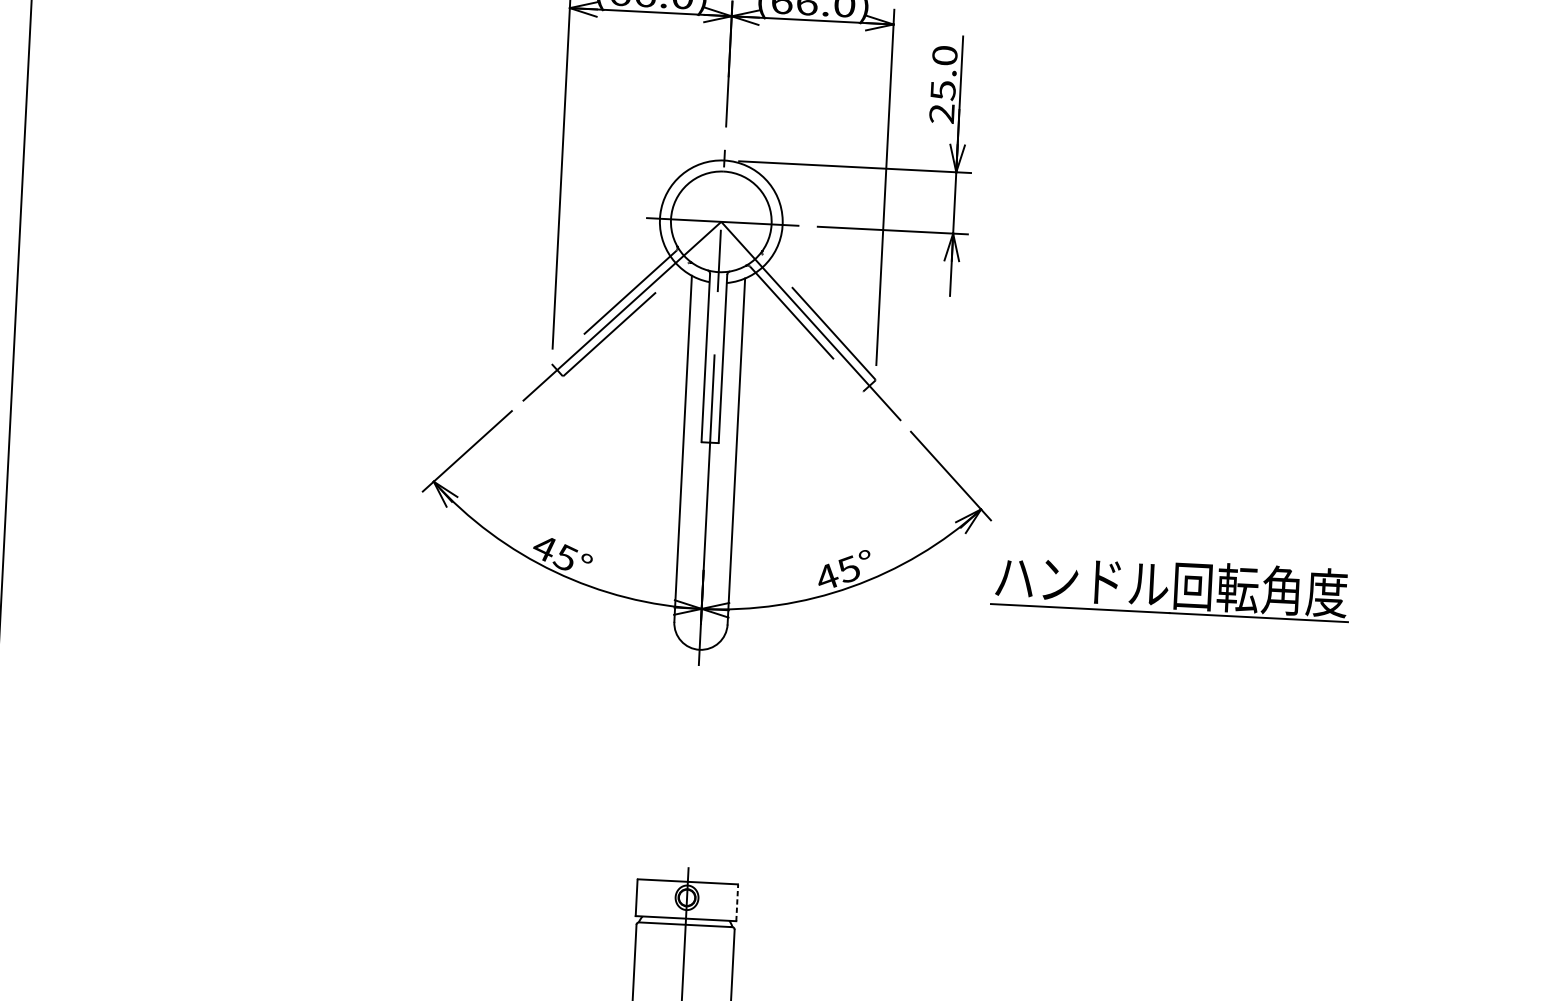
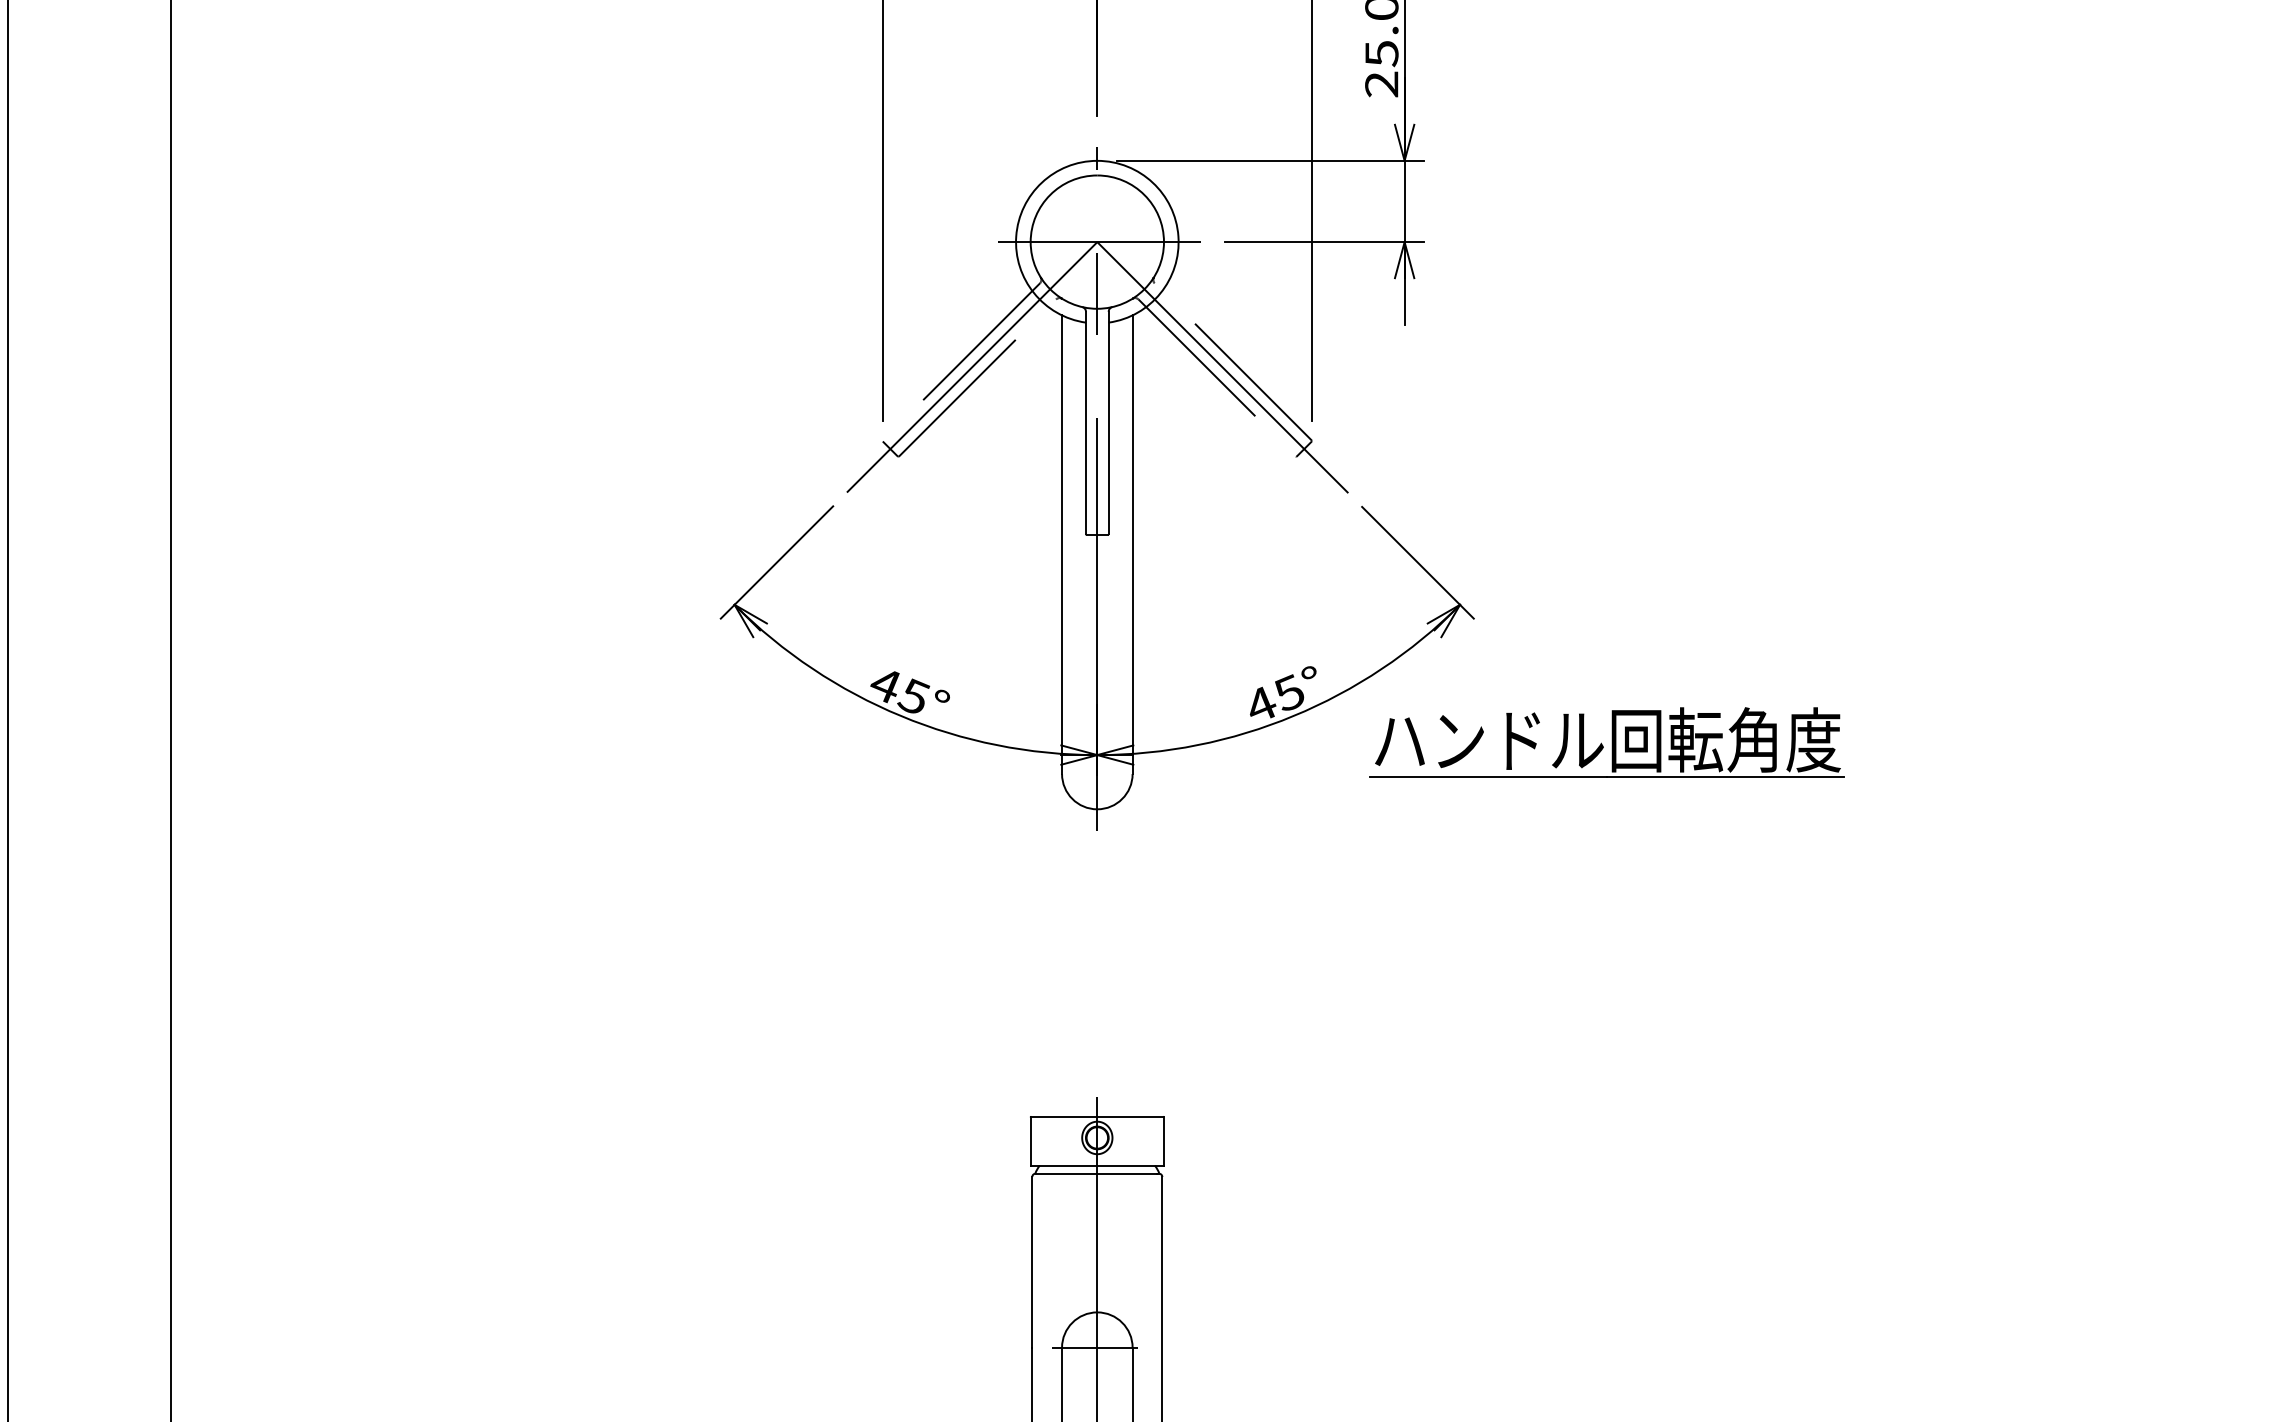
part: (1170, 586) -> (1606, 742), moved
line: (736, 902) -> (1163, 1141), dashed -> solid

